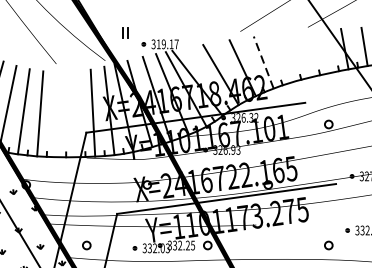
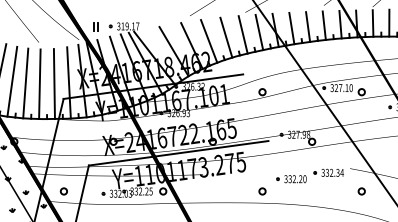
part: (125, 32) -> (95, 26), moved
line: (325, 51) -> (259, 32), added
line: (304, 54) -> (242, 34), added
line: (284, 57) -> (226, 37), added
line: (264, 62) -> (209, 41), dashed -> solid
line: (56, 115) -> (39, 84), added
line: (74, 115) -> (53, 84), added

